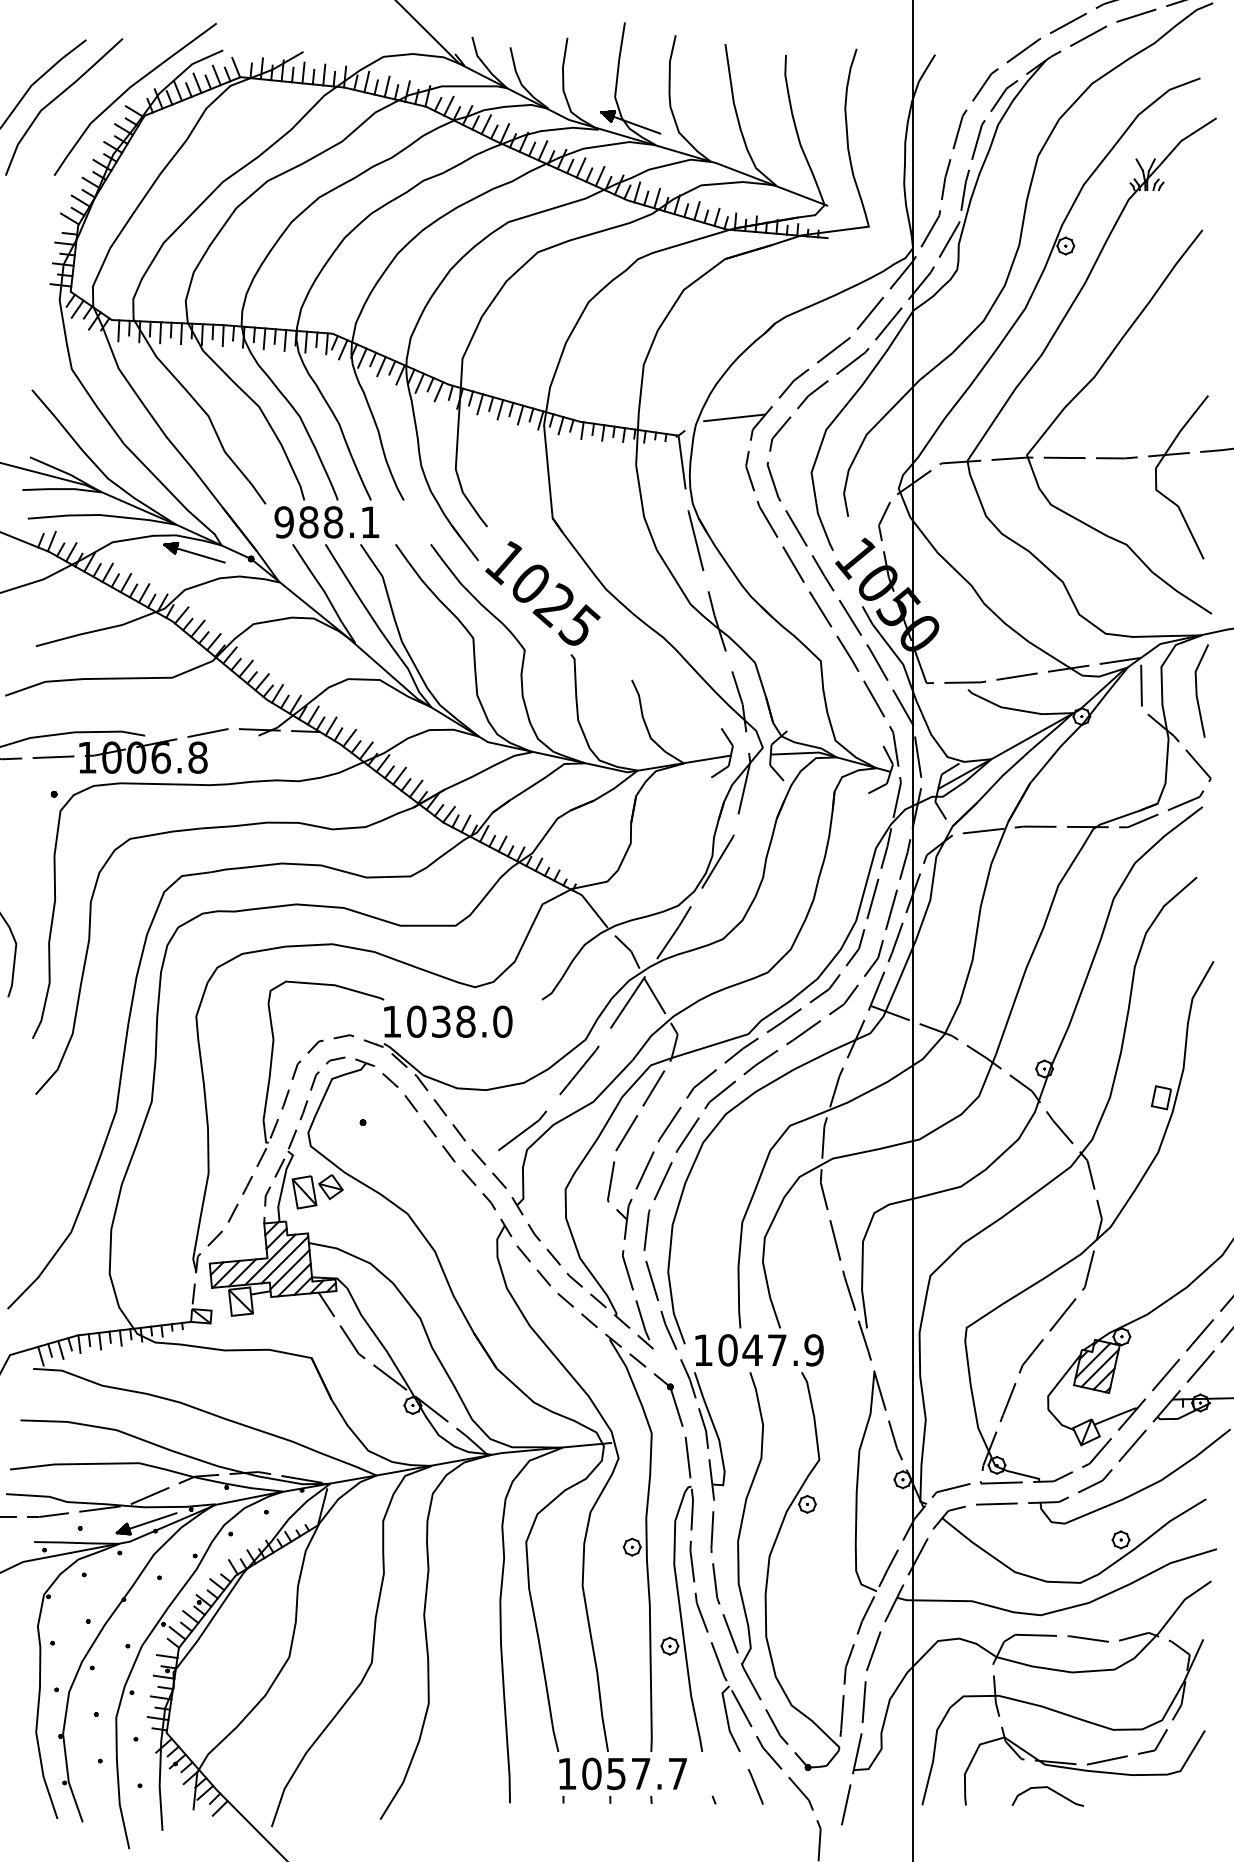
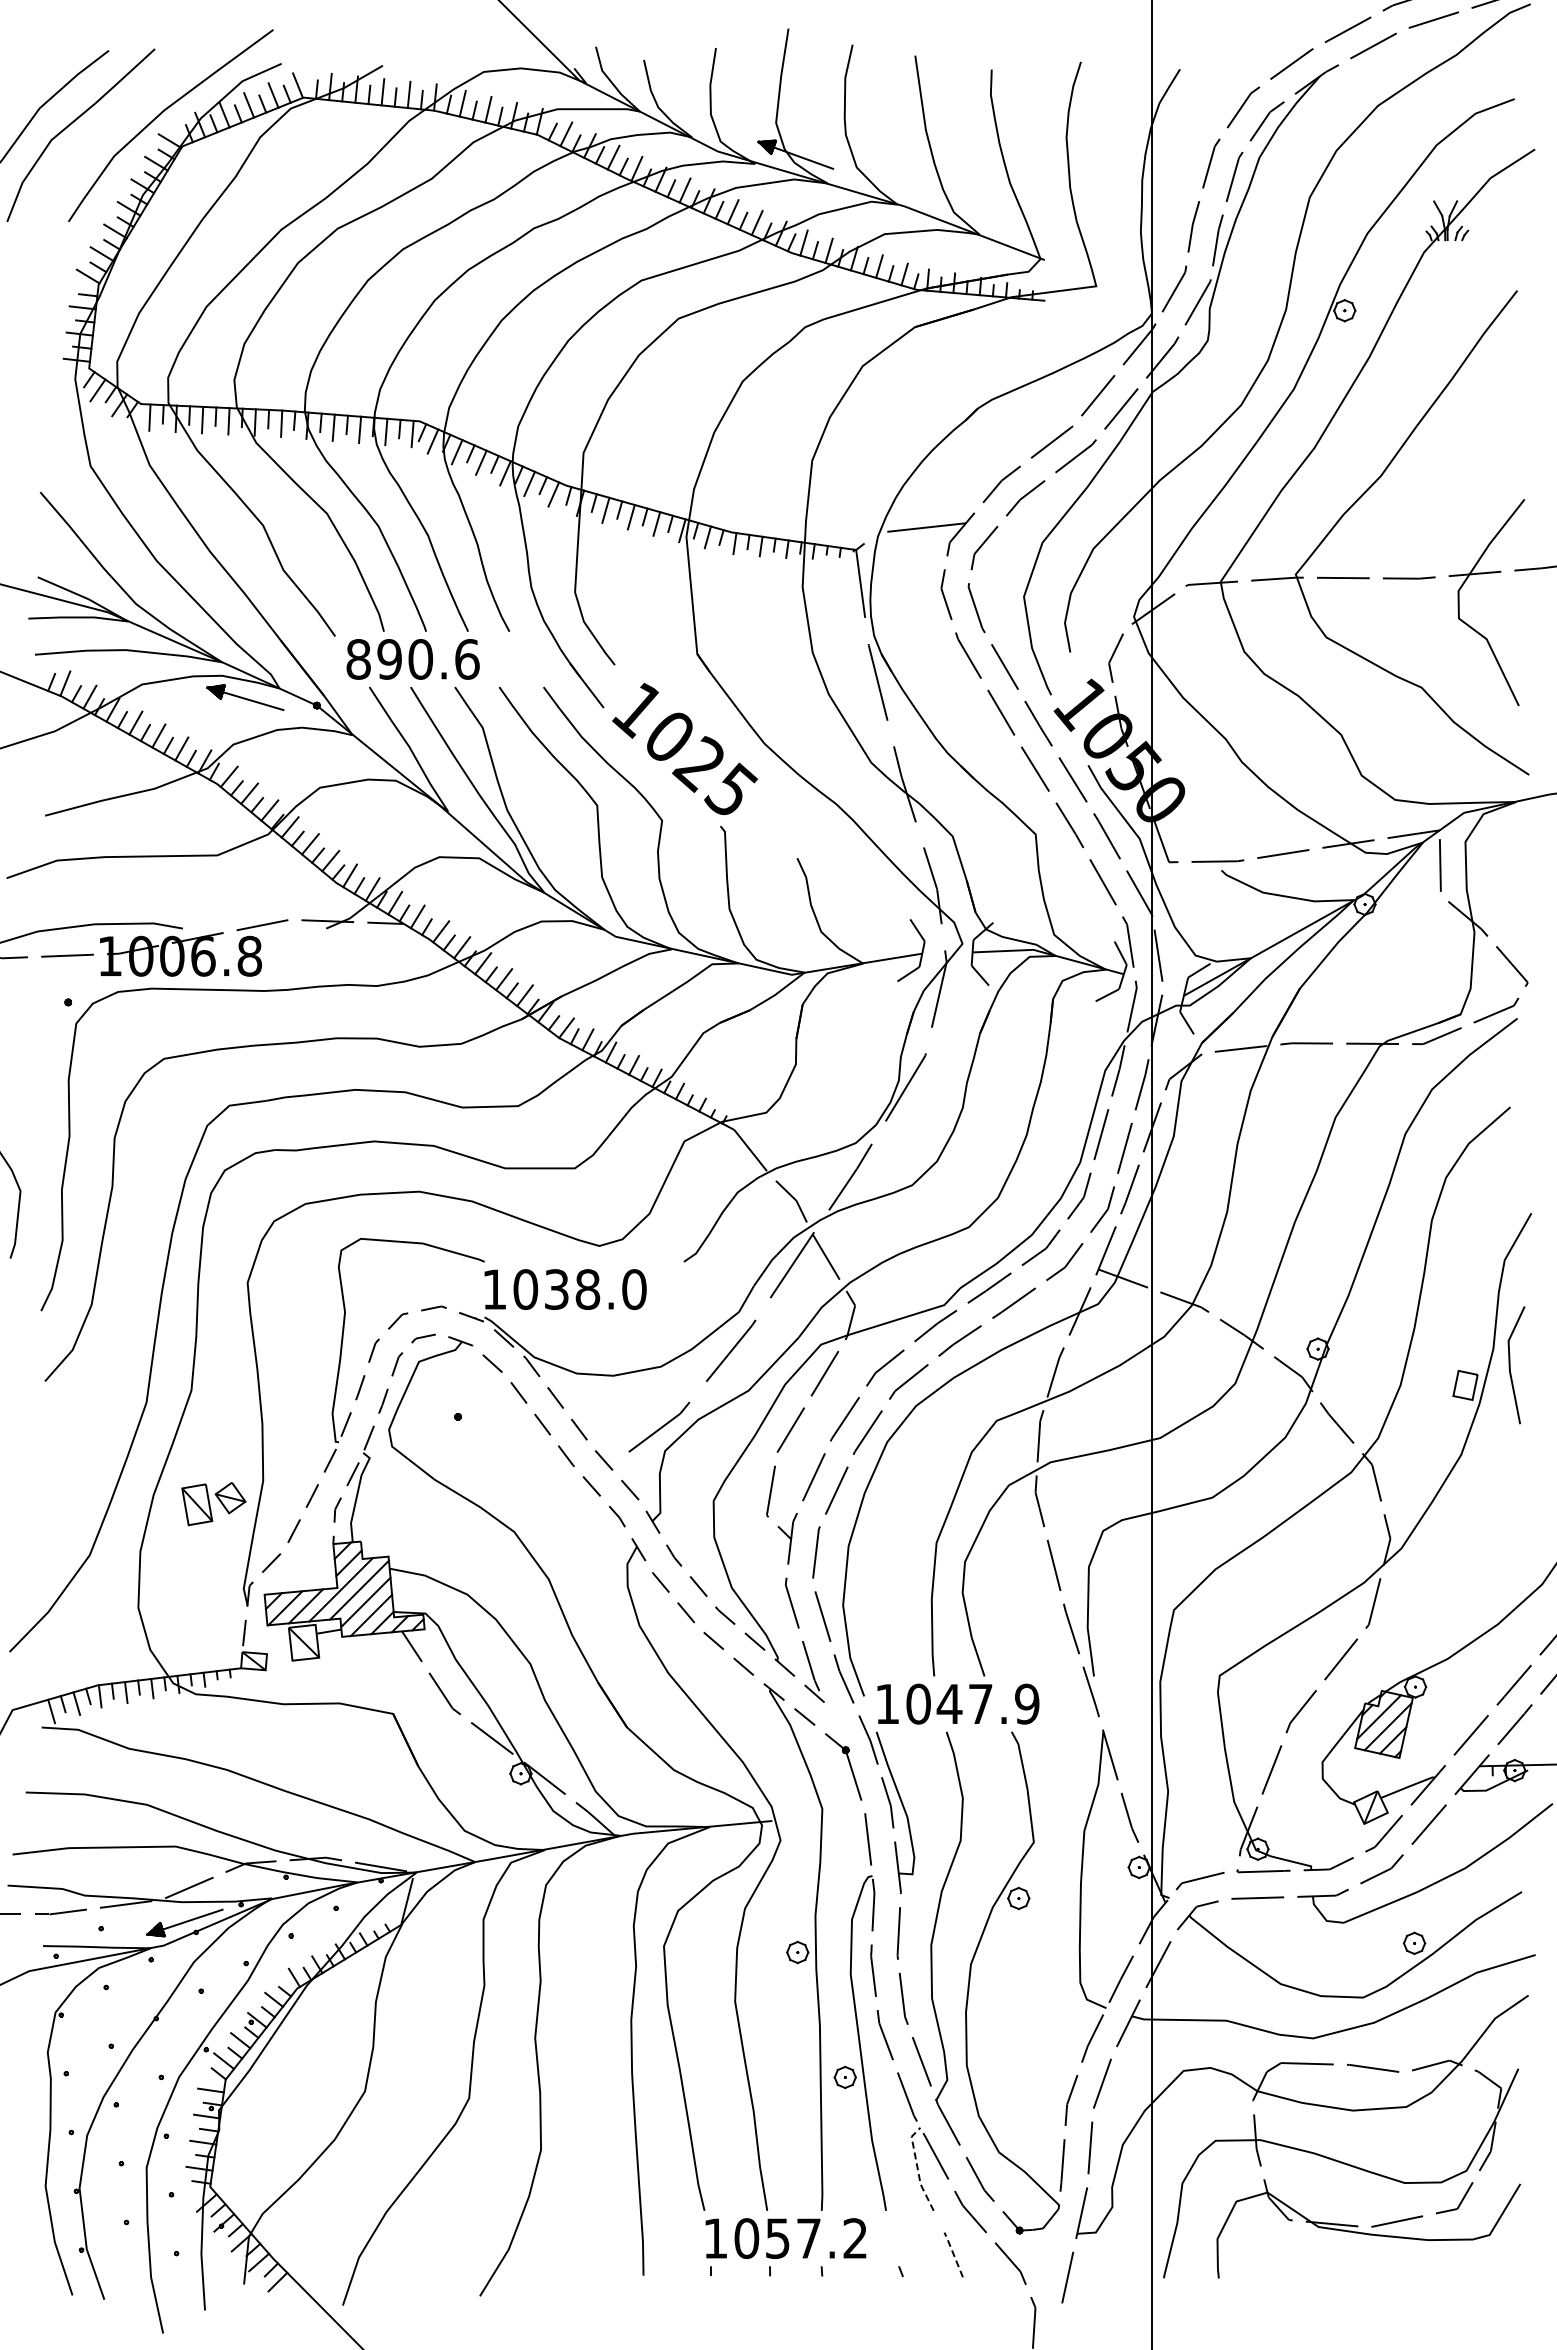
text: (326, 522) -> (412, 659), 988.1 -> 890.6
line: (1197, 691) -> (1510, 1365), moved
part: (317, 1192) -> (213, 1504), moved
line: (727, 1718) -> (917, 2168), solid -> dashed
text: (677, 1773) -> (854, 2238), 1057.7 -> 1057.2
line: (755, 1786) -> (953, 2254), solid -> dashed
curve: (1049, 1789) -> (1324, 2258), removed

